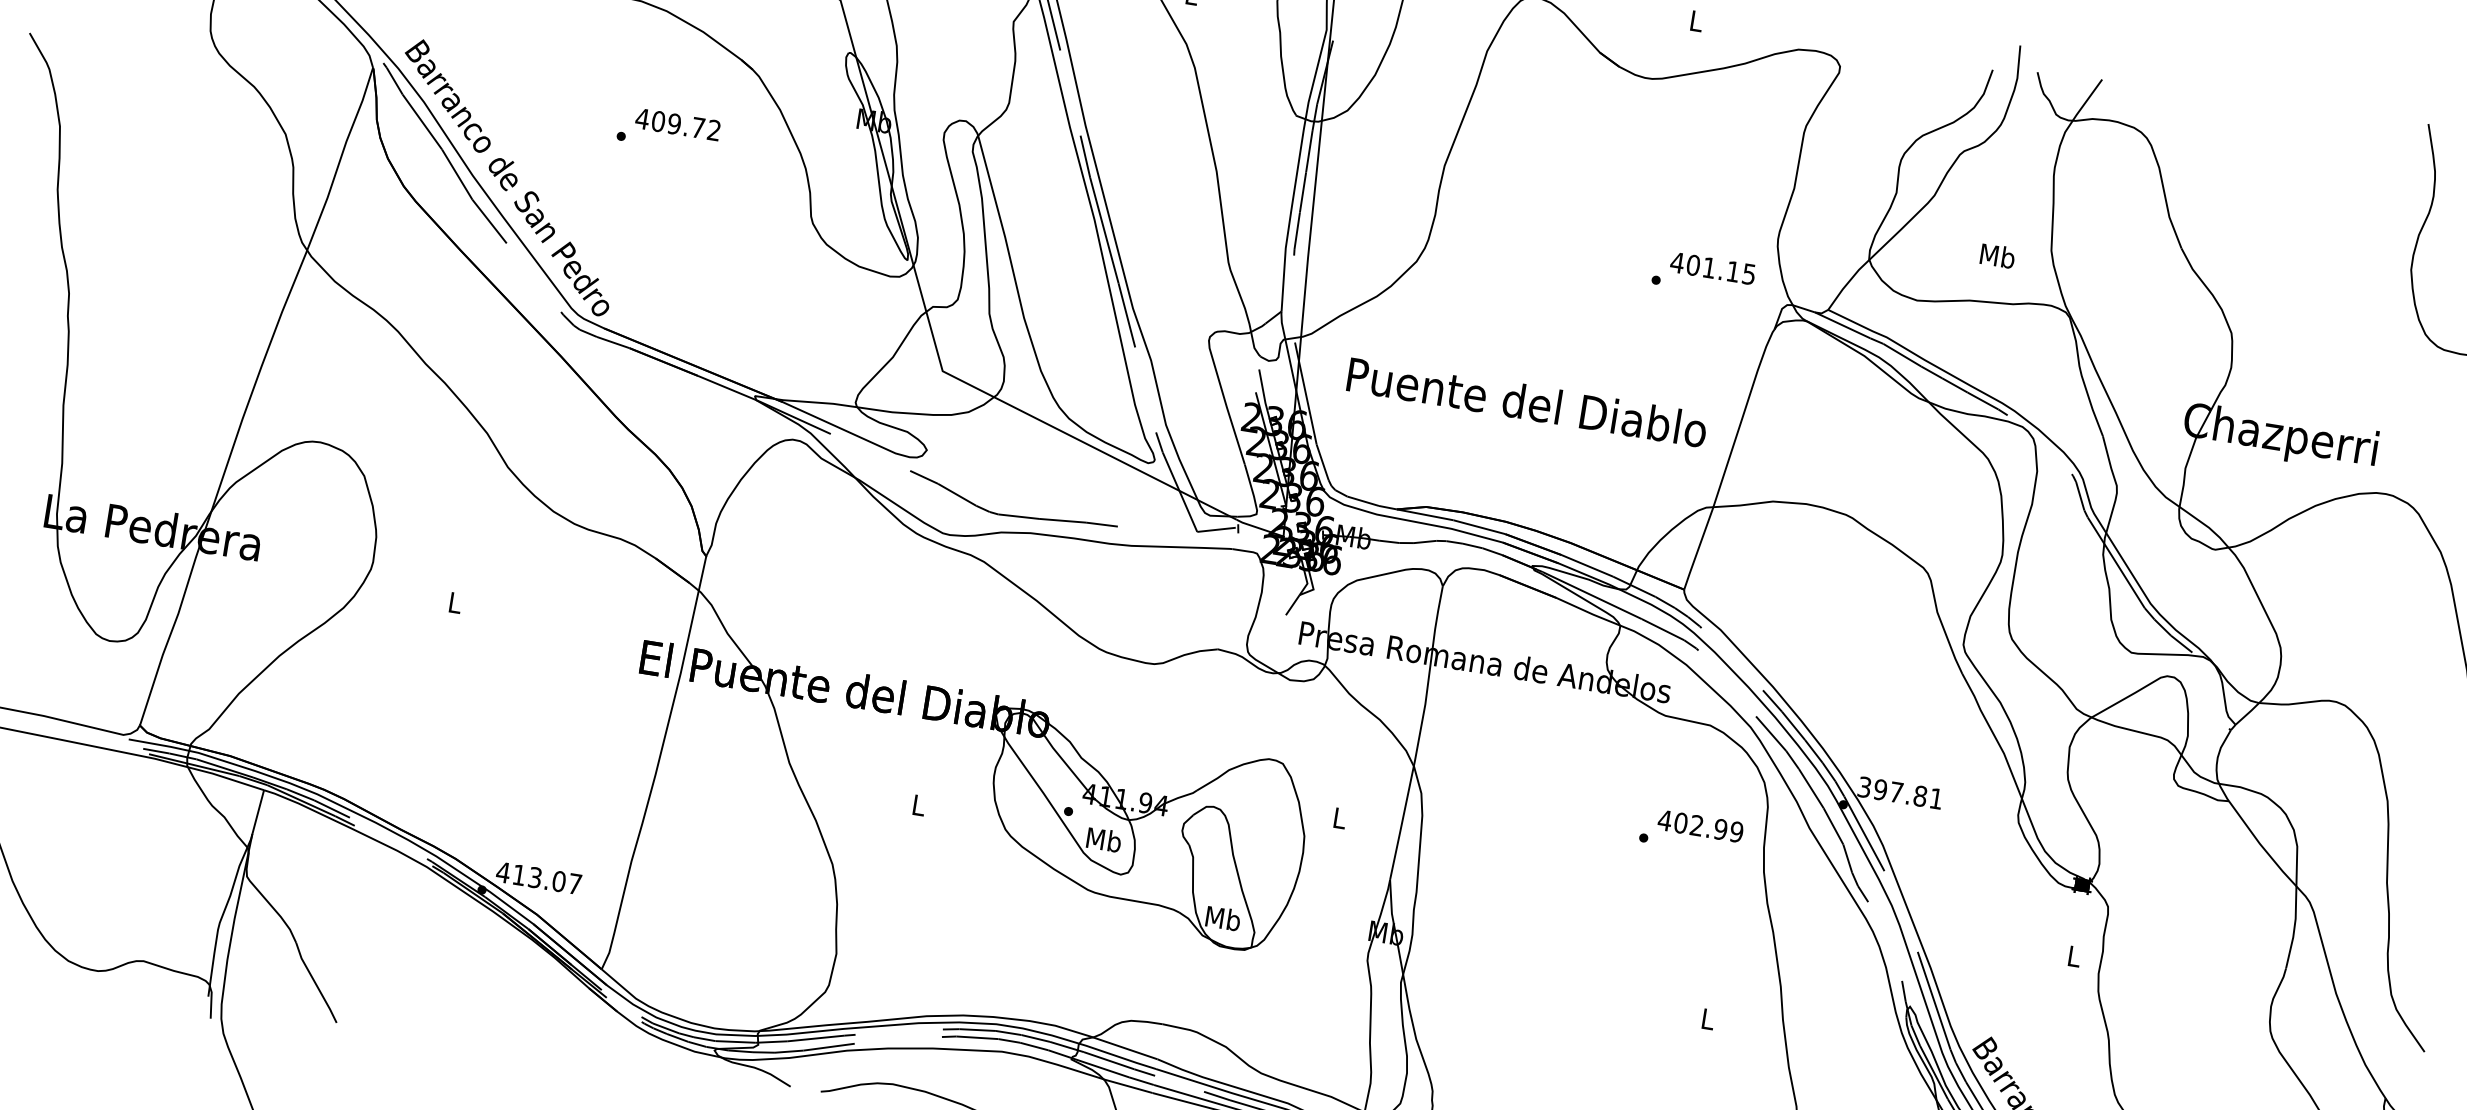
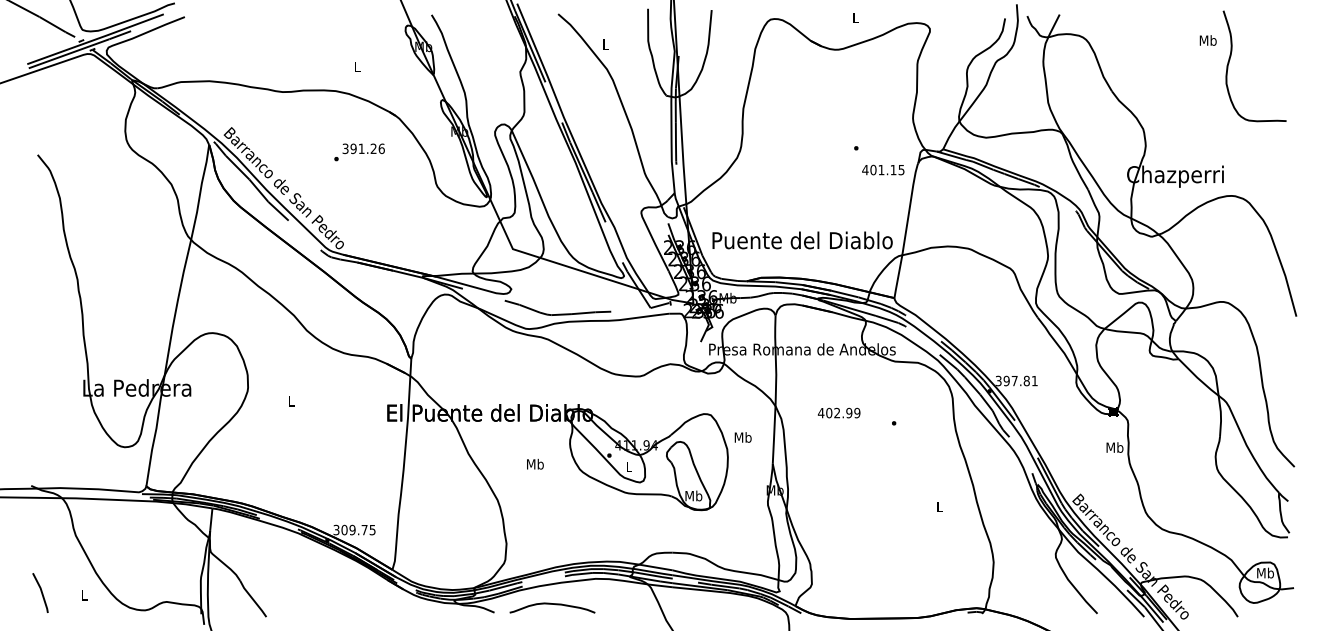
text: (678, 123) -> (363, 148), 409.72 -> 391.26
text: (1996, 255) -> (1207, 40), moved
text: (1713, 267) -> (883, 169), moved
text: (1527, 402) -> (802, 240), moved
text: (919, 803) -> (535, 463), L -> Mb
text: (1338, 817) -> (742, 437), L -> Mb
text: (1701, 825) -> (839, 412), moved
text: (1102, 839) -> (628, 466), Mb -> L
text: (539, 877) -> (354, 529), 413.07 -> 309.75
text: (2073, 955) -> (1114, 447), L -> Mb

